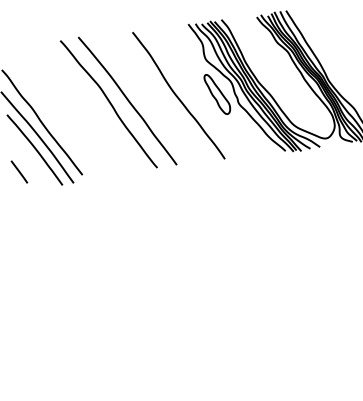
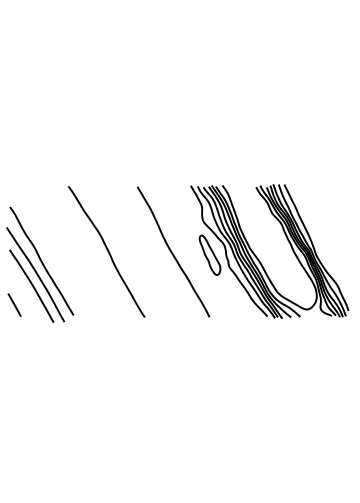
curve: (127, 100) -> (124, 250), removed

